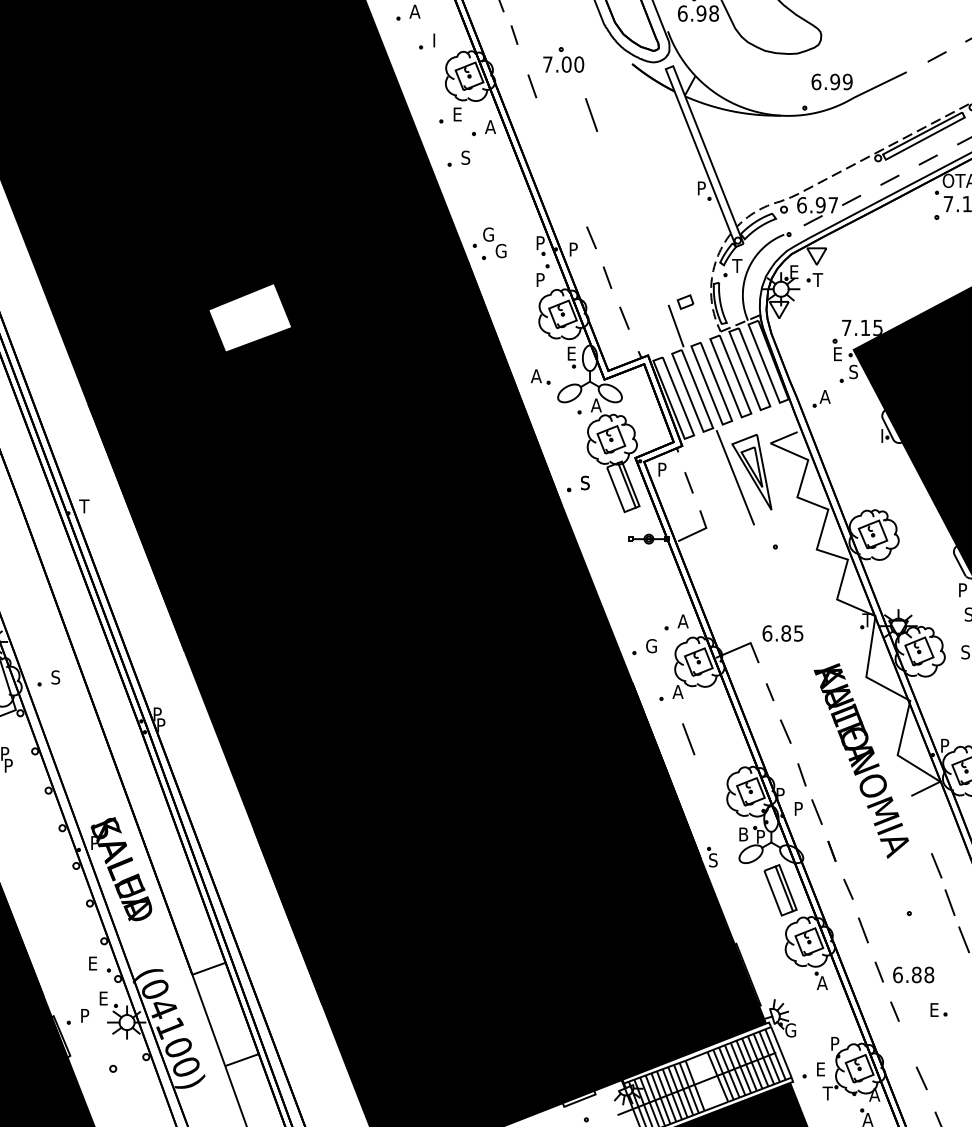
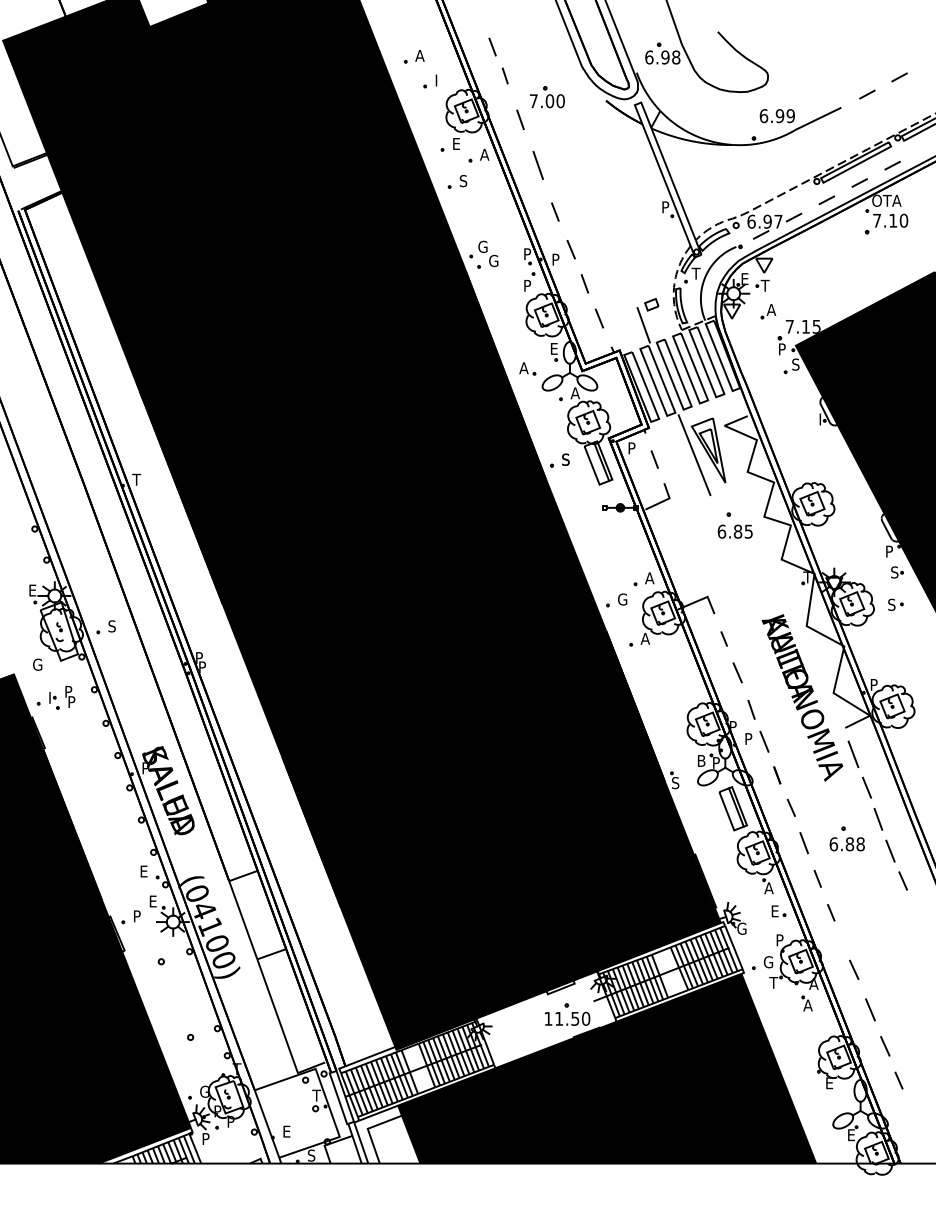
line: (590, 115) -> (537, 165), moved
line: (573, 193) -> (555, 211), added
fill: (249, 318) -> (278, 318), added
text: (838, 354) -> (782, 349), E -> P
part: (821, 398) -> (768, 311), moved
text: (782, 633) -> (734, 531), moved
line: (688, 738) -> (853, 753), moved
text: (912, 975) -> (846, 844), moved
part: (938, 1010) -> (778, 911), moved
text: (821, 1069) -> (768, 962), E -> G

